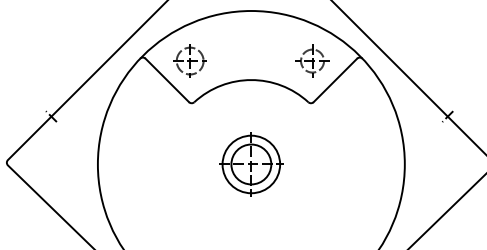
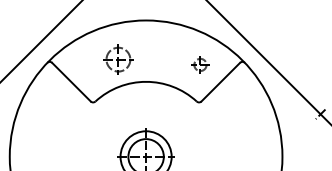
part: (189, 60) -> (117, 59), moved
part: (312, 60) -> (200, 64), size x0.6

